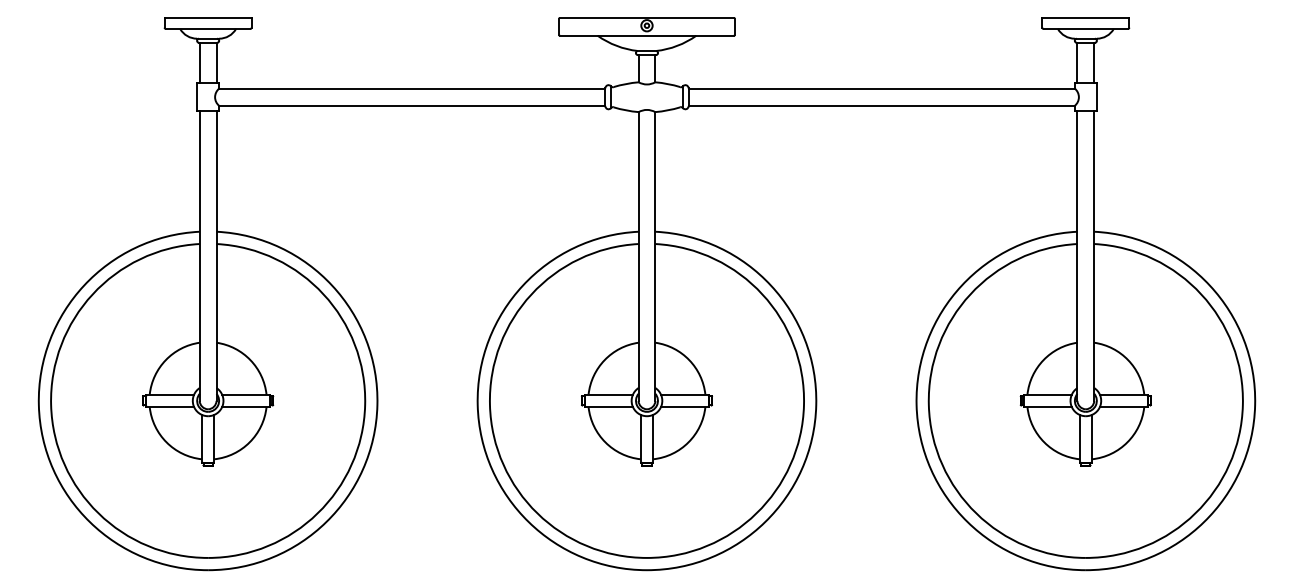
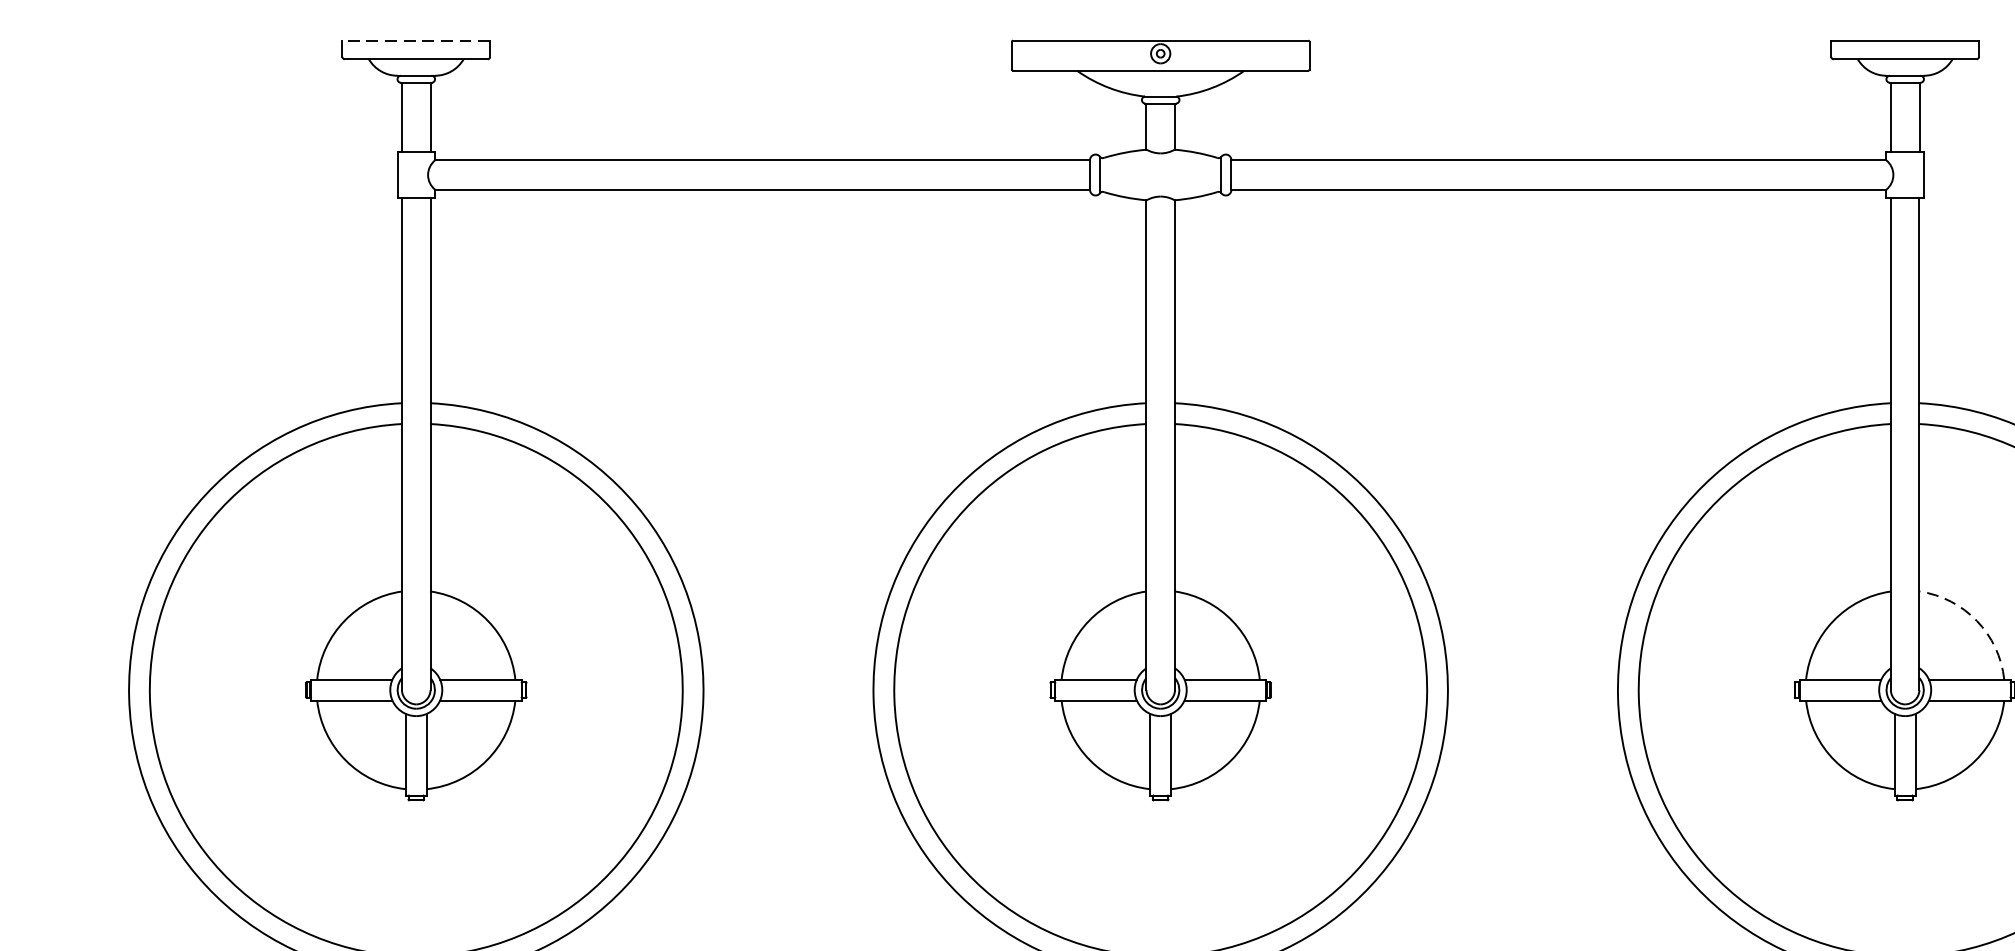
line: (208, 17) -> (416, 39), solid -> dashed
arc: (1128, 360) -> (1977, 621), solid -> dashed

